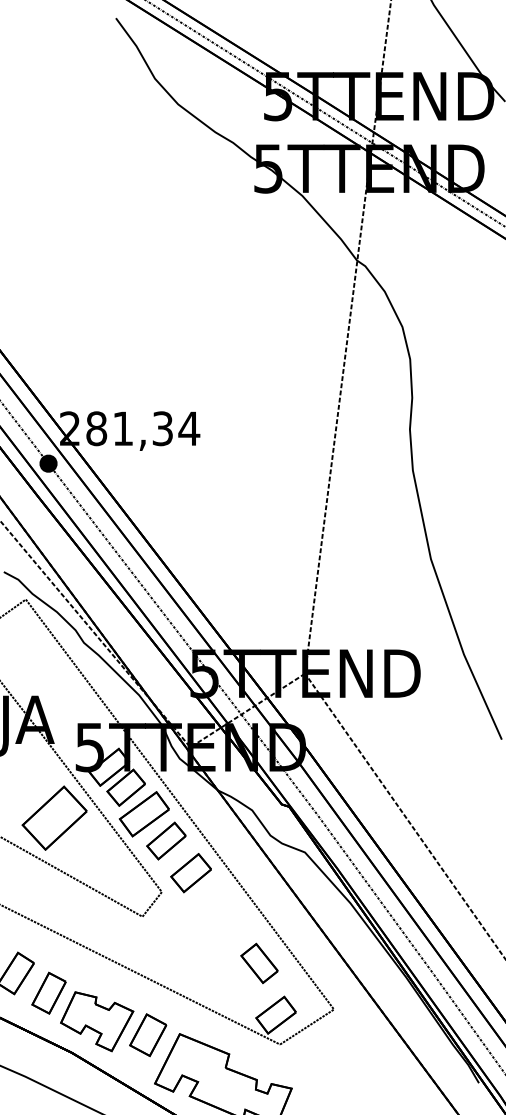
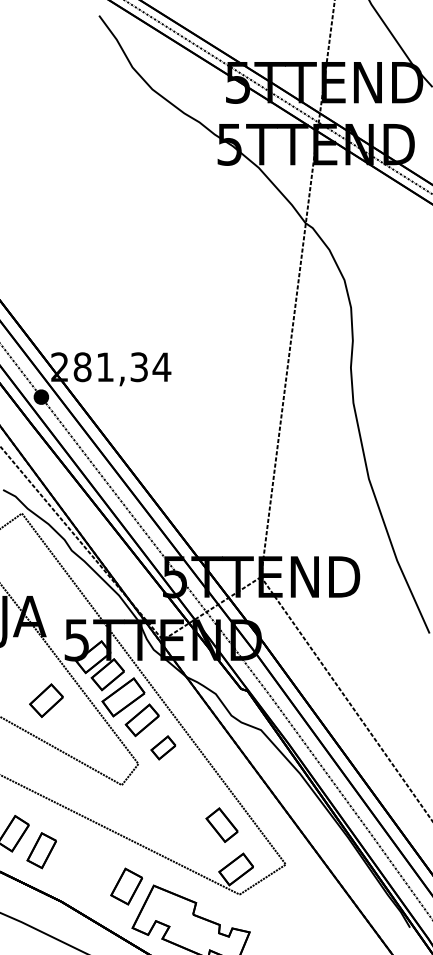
part: (54, 817) -> (46, 700), size x0.6
part: (190, 873) -> (162, 748), size x0.7
part: (97, 1021) -> (83, 874), removed

